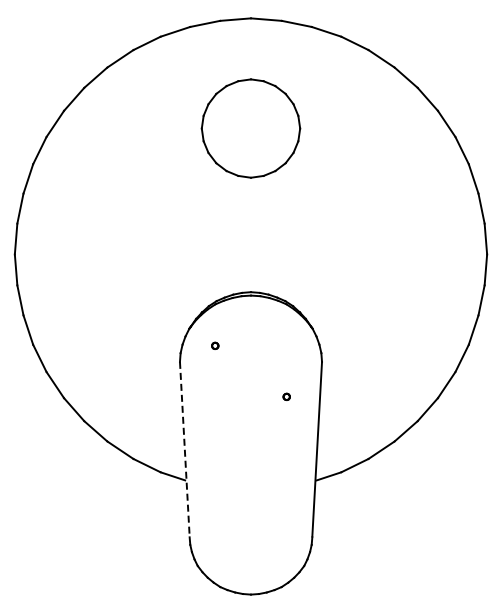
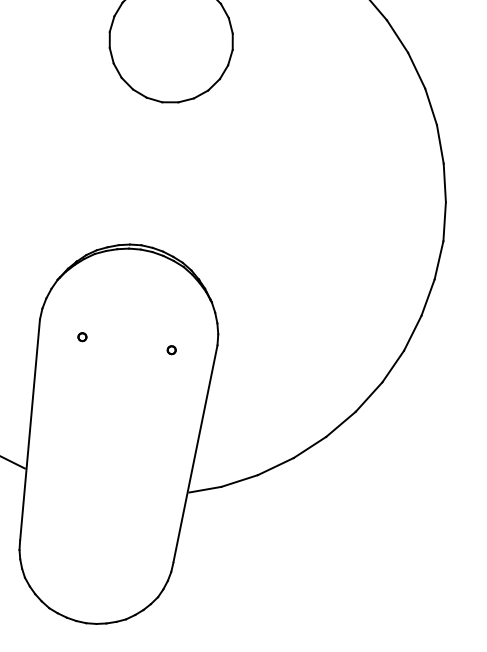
part: (215, 345) -> (82, 336), moved
part: (286, 396) -> (171, 349), moved
line: (184, 449) -> (29, 429), dashed -> solid

